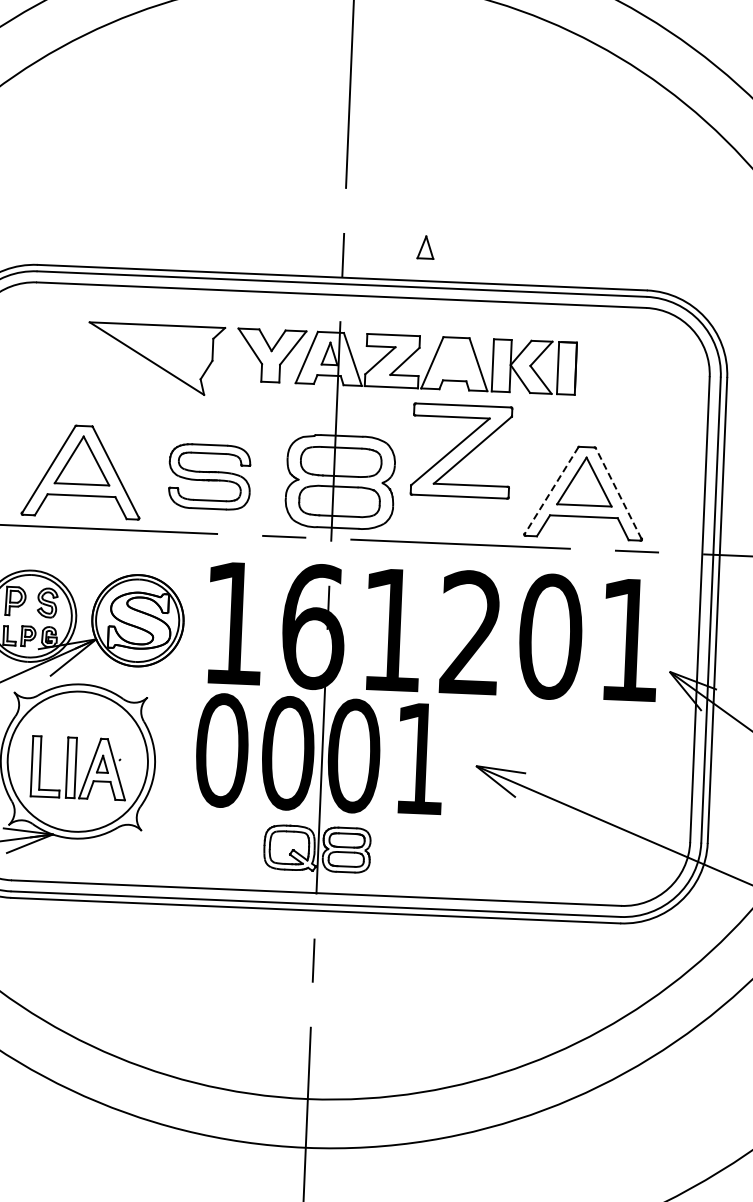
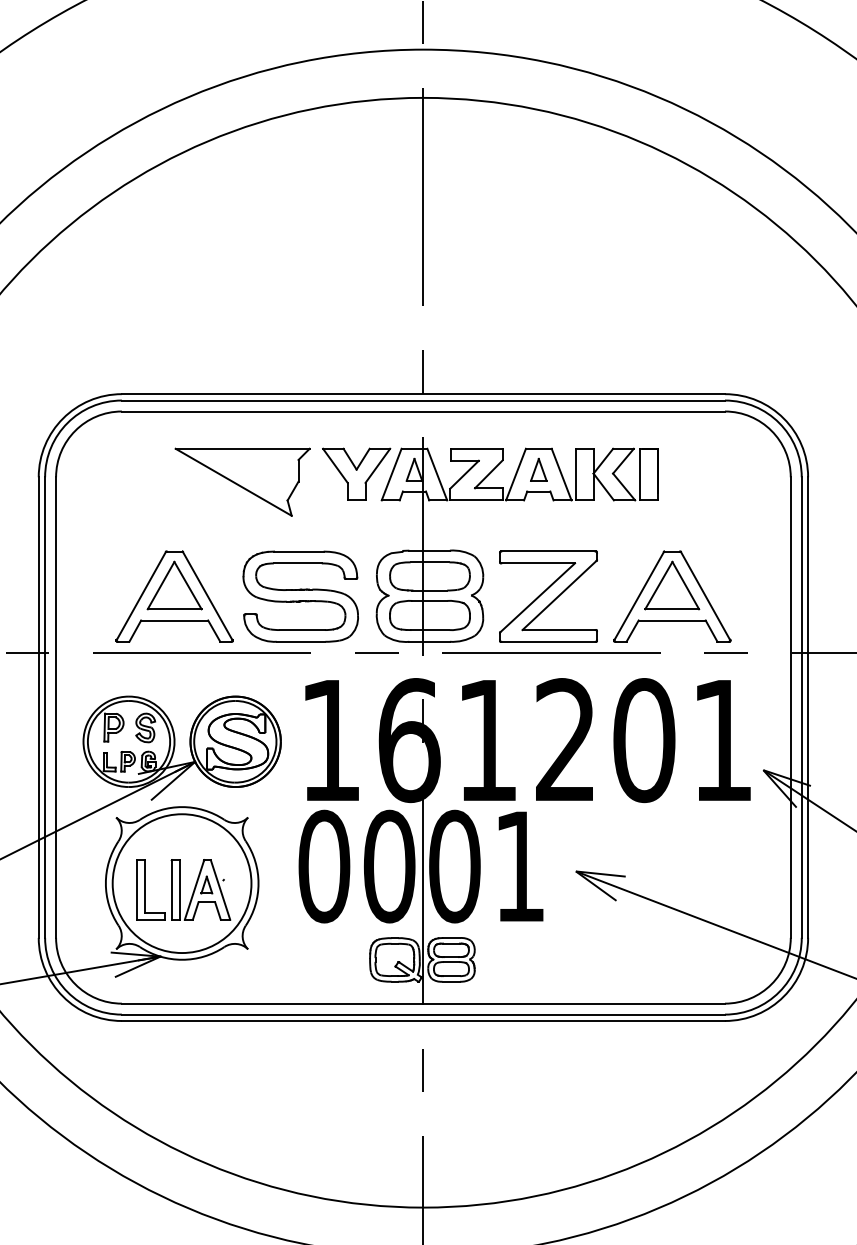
part: (425, 247) -> (538, 469), moved
part: (461, 450) -> (548, 596), moved
part: (209, 476) -> (300, 596), size x1.43
line: (551, 491) -> (639, 596), dashed -> solid
line: (618, 493) -> (705, 596), dashed -> solid

